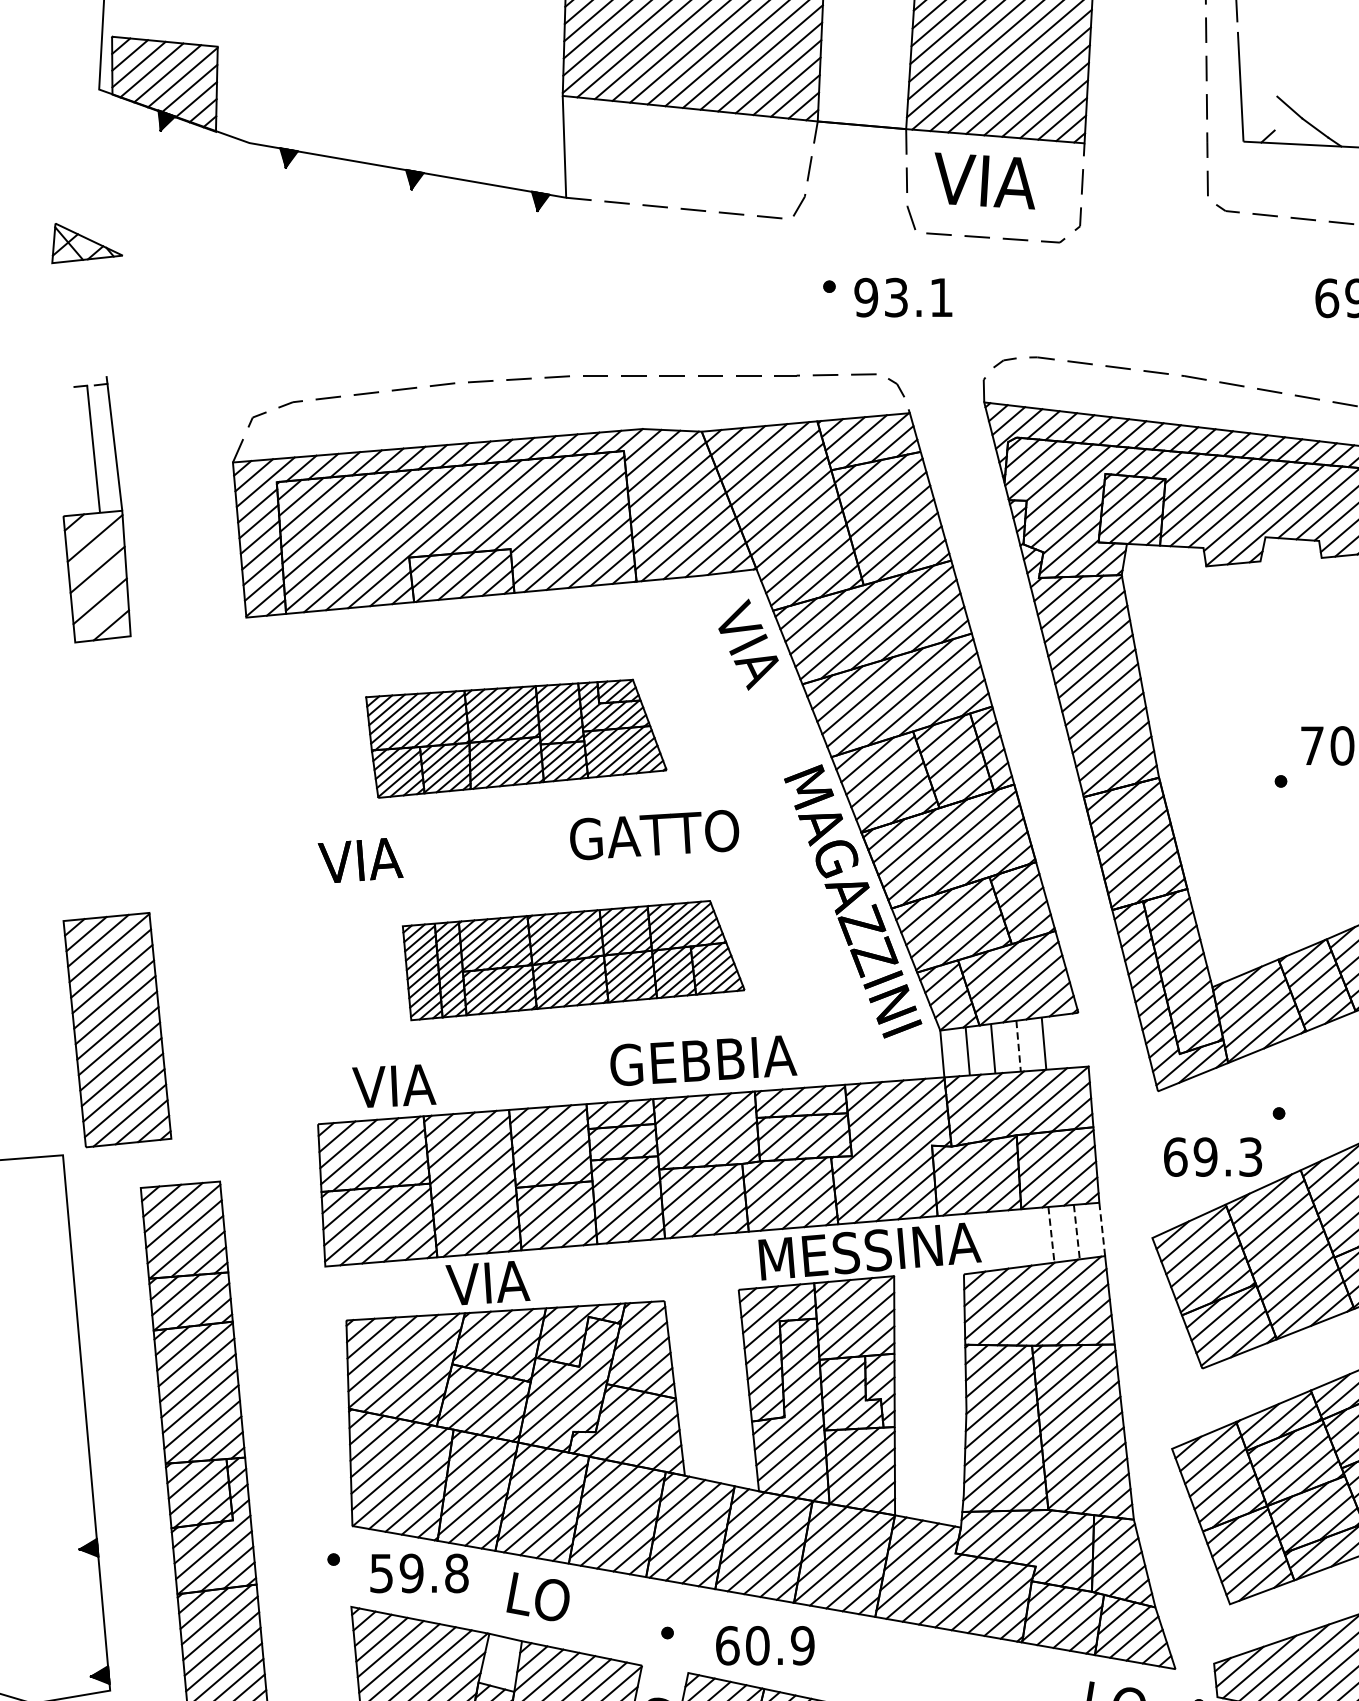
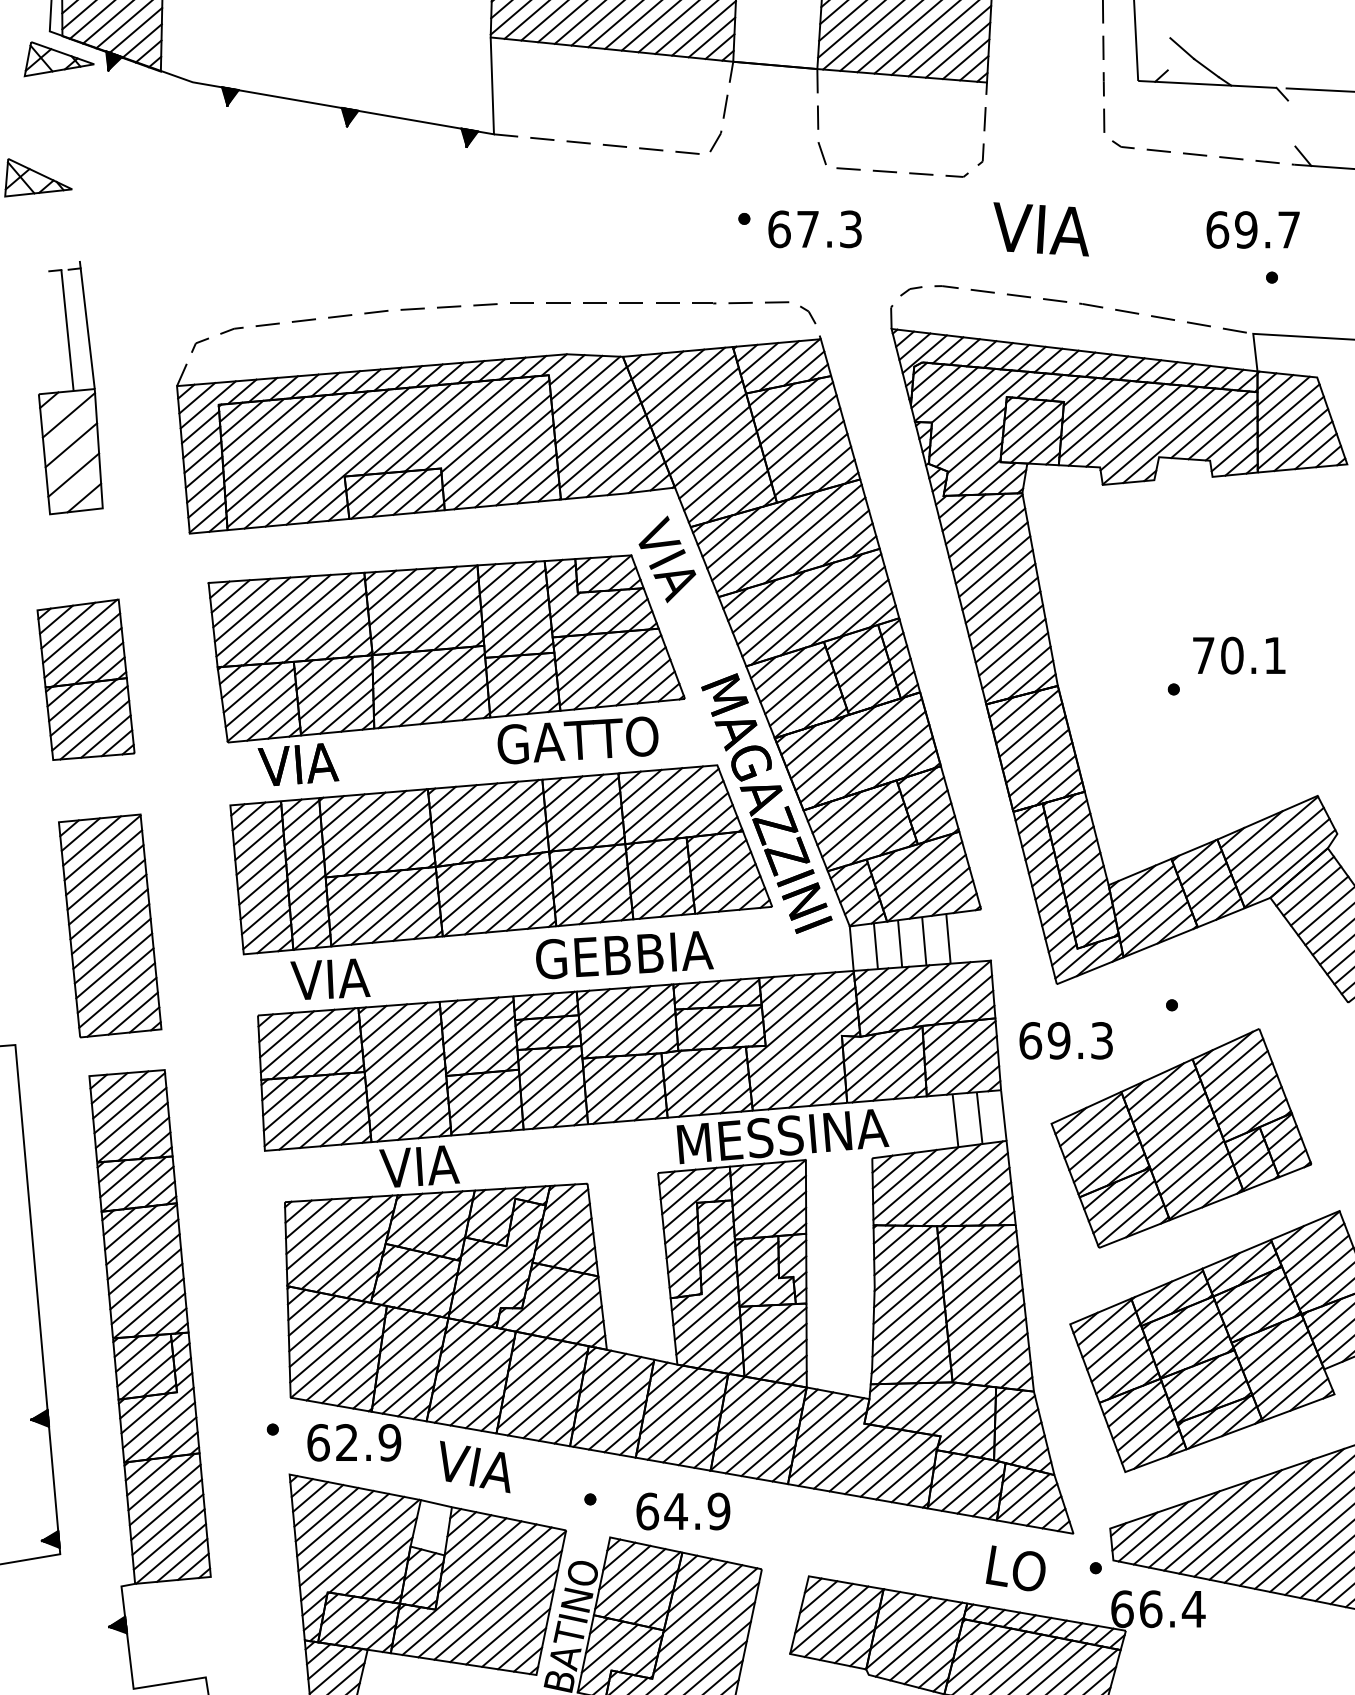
part: (108, 119) -> (58, 59), added
text: (984, 181) -> (1040, 229), moved
text: (903, 297) -> (814, 229), 93.1 -> 67.3
part: (96, 510) -> (70, 388), moved
part: (516, 738) -> (446, 648), size x1.67
part: (136, 770) -> (85, 679), added
part: (573, 960) -> (500, 859), size x1.67
part: (117, 1029) -> (110, 925), moved
line: (1018, 1046) -> (924, 941), dashed -> solid
text: (1212, 1156) -> (1065, 1040), moved
line: (1101, 1230) -> (1003, 1116), dashed -> solid
line: (1076, 1232) -> (979, 1118), dashed -> solid
line: (1051, 1234) -> (955, 1120), dashed -> solid
text: (419, 1573) -> (354, 1442), 59.8 -> 62.9
text: (544, 1598) -> (473, 1466), LO -> VIA
text: (757, 1645) -> (675, 1511), 60.9 -> 64.9

